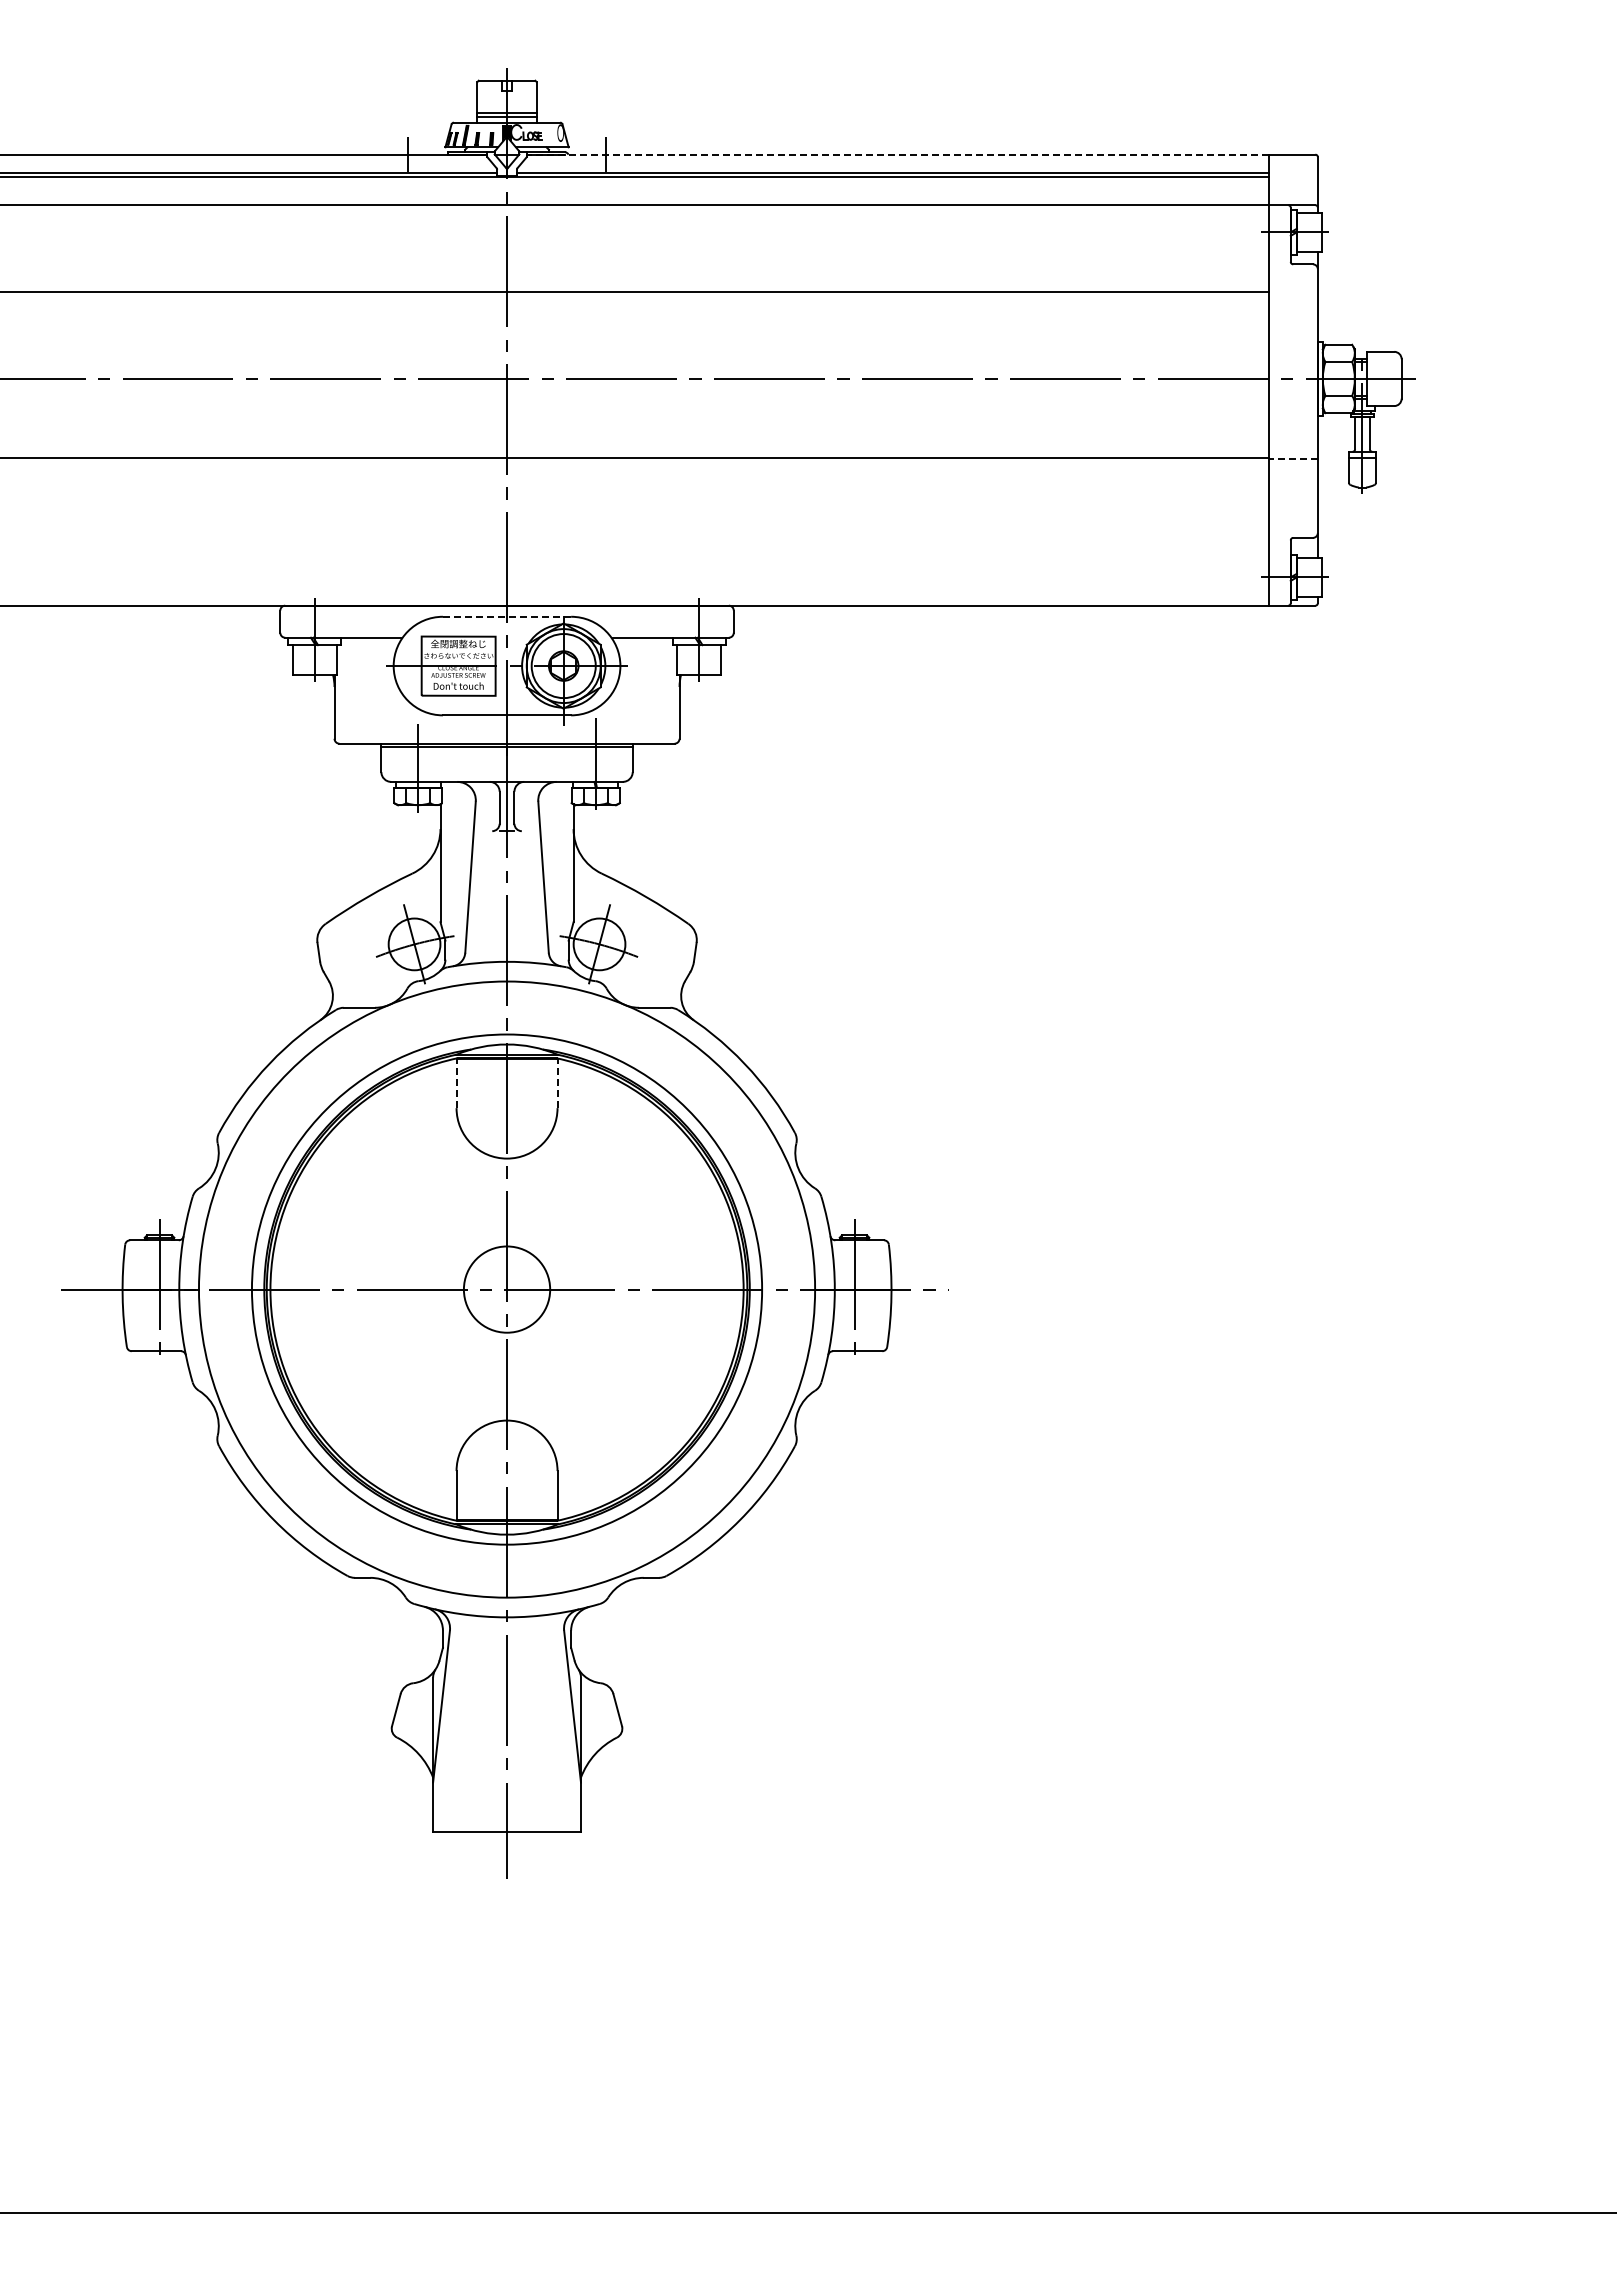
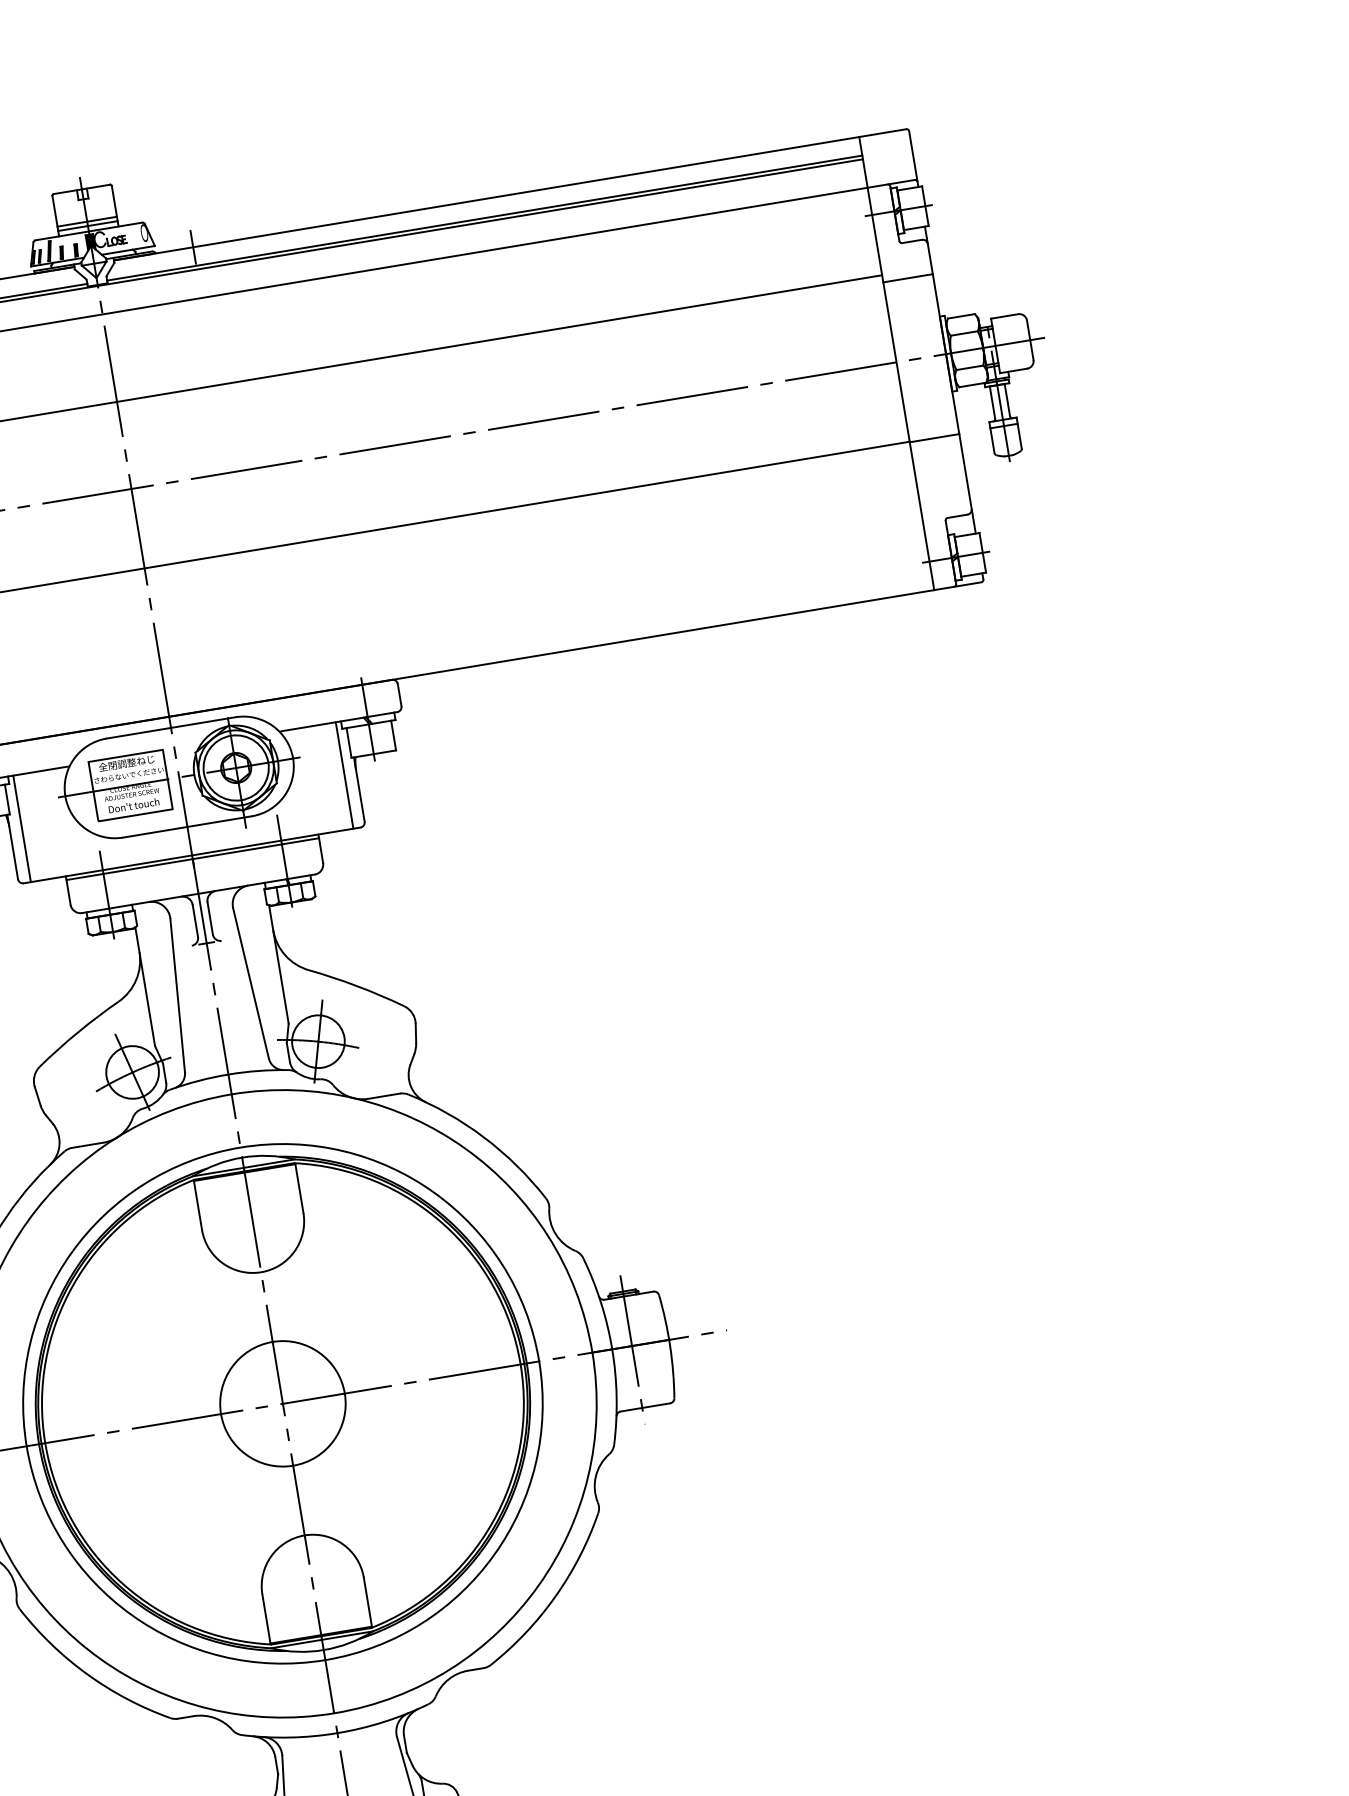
line: (897, 154) -> (486, 198), dashed -> solid
line: (1292, 299) -> (907, 278), added
line: (1293, 458) -> (934, 438), dashed -> solid
line: (507, 616) -> (171, 727), dashed -> solid
line: (346, 690) -> (22, 828), added
line: (667, 690) -> (344, 775), added
line: (456, 1083) -> (197, 1205), dashed -> solid
line: (557, 1083) -> (299, 1188), dashed -> solid
circle: (506, 1289) -> (282, 1403), size x1.43

